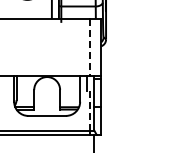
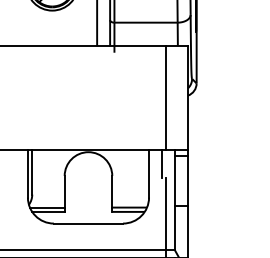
line: (89, 48) -> (166, 99), dashed -> solid
line: (89, 110) -> (166, 213), dashed -> solid

